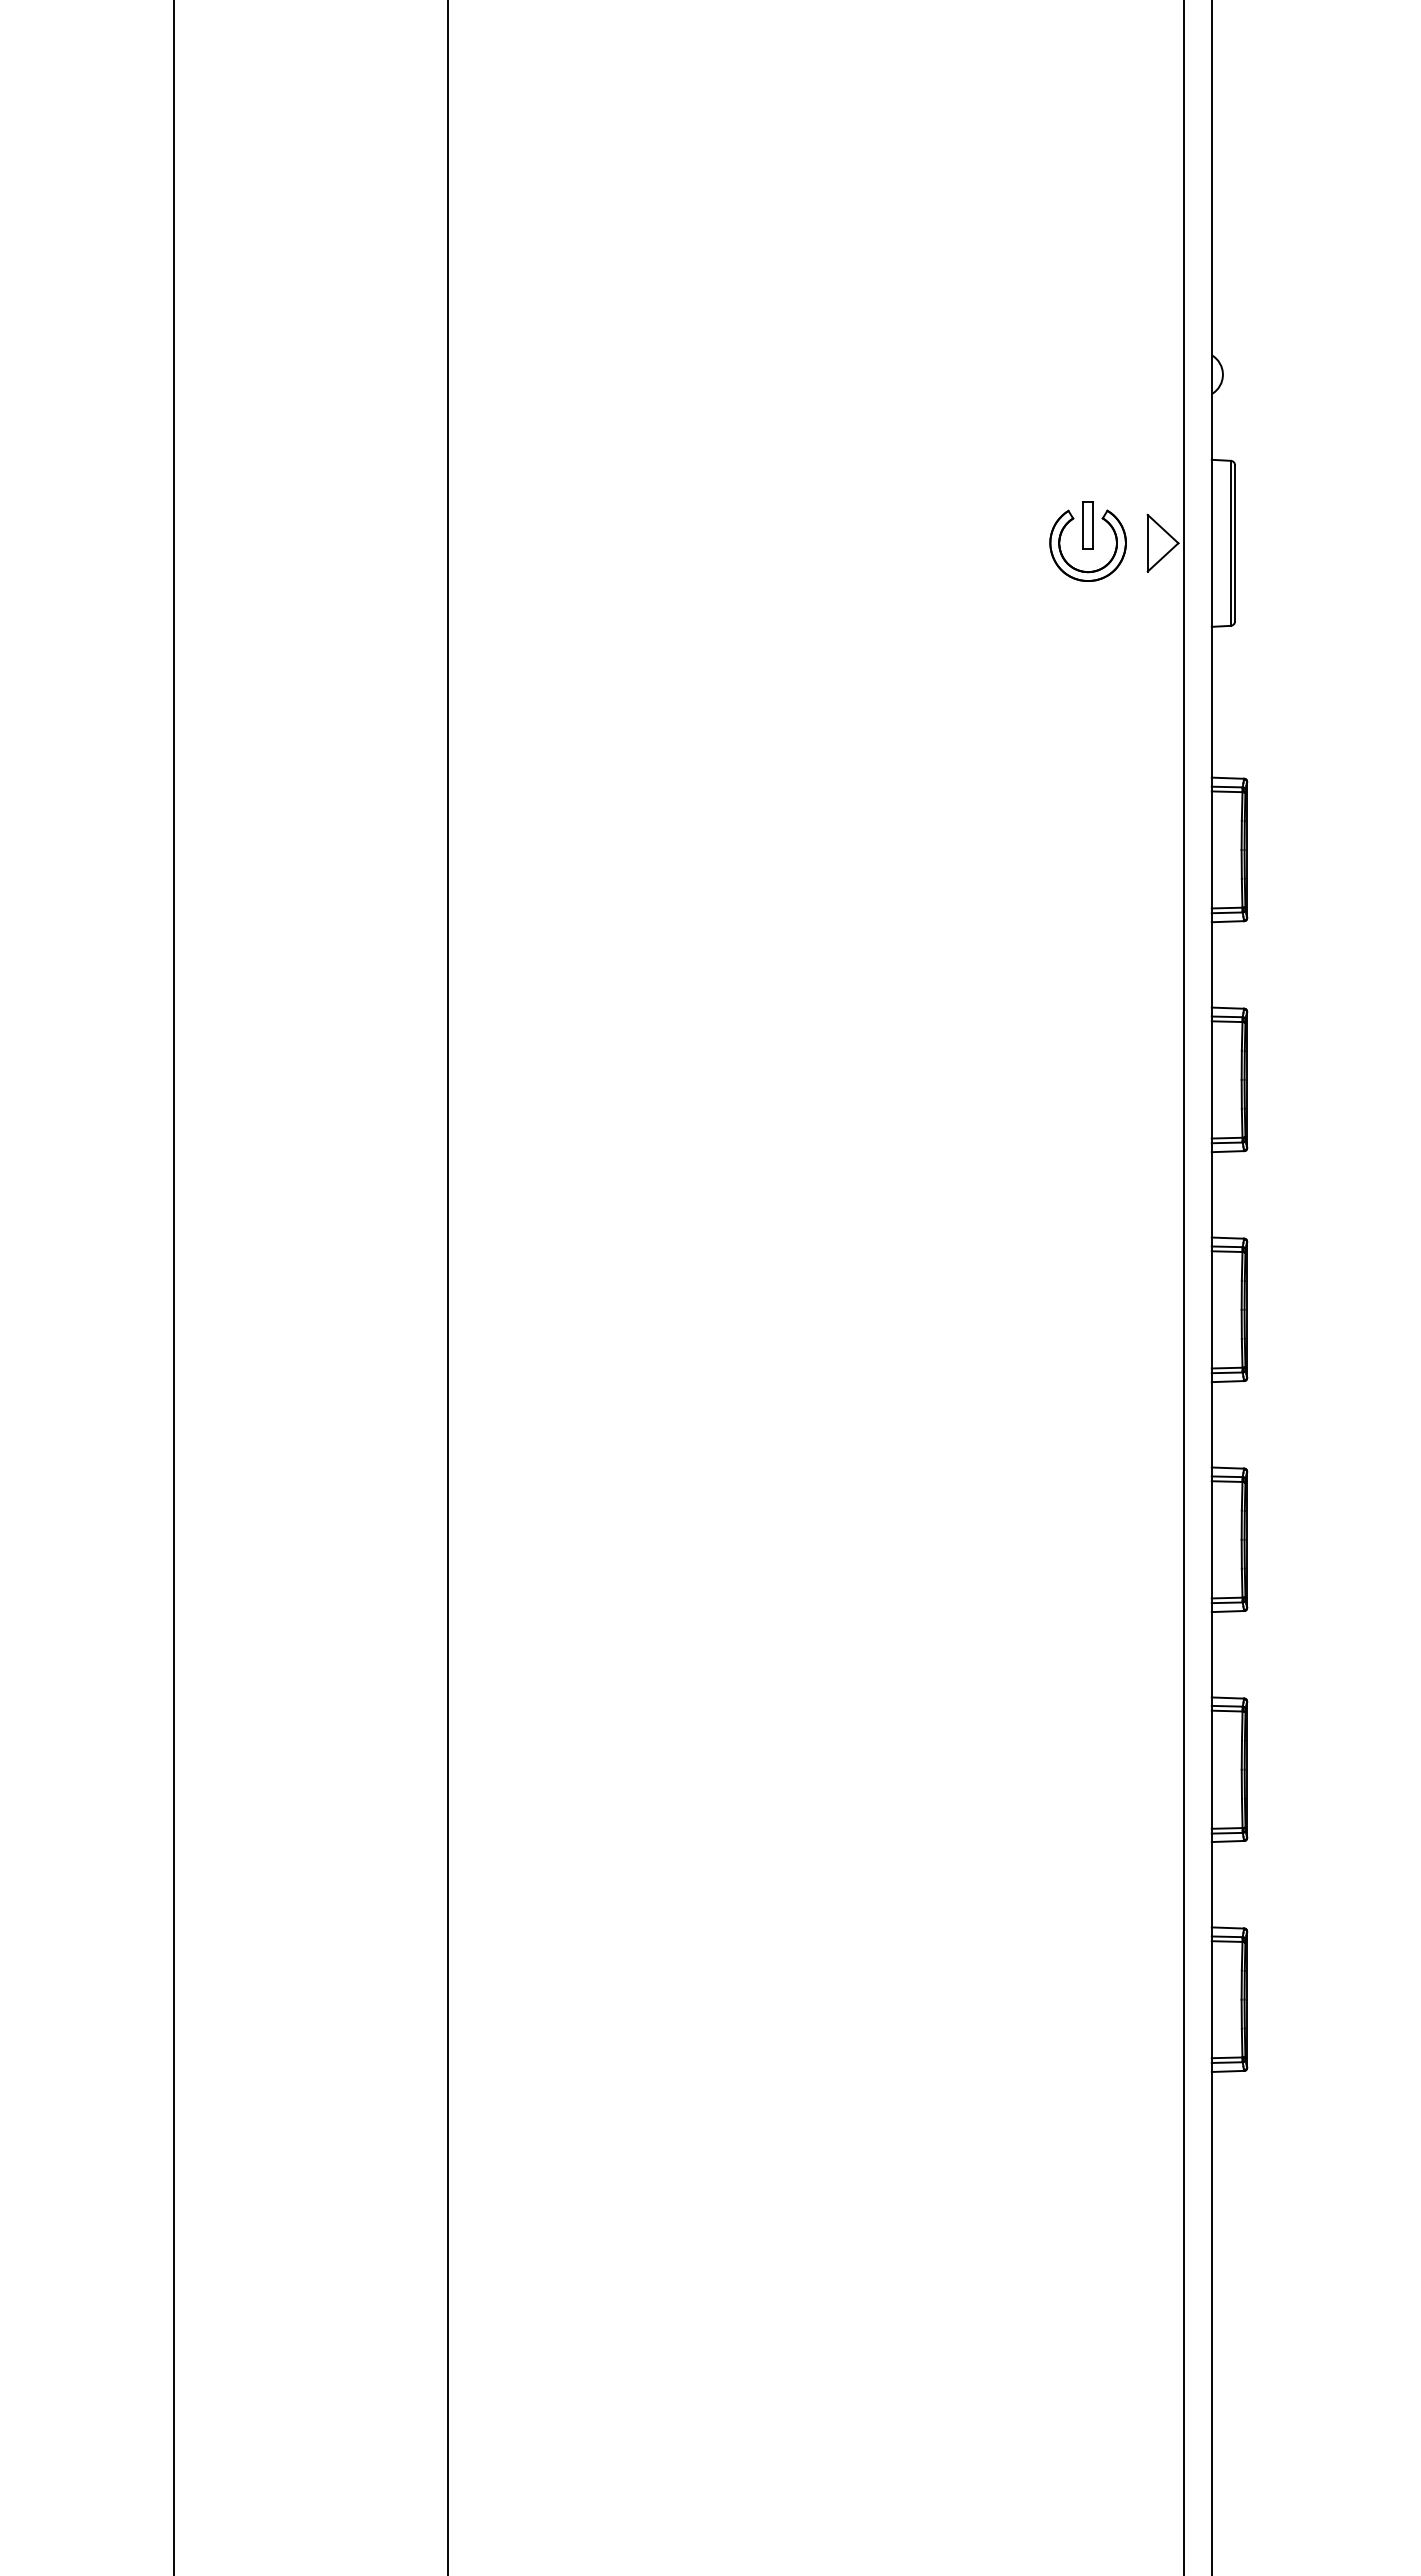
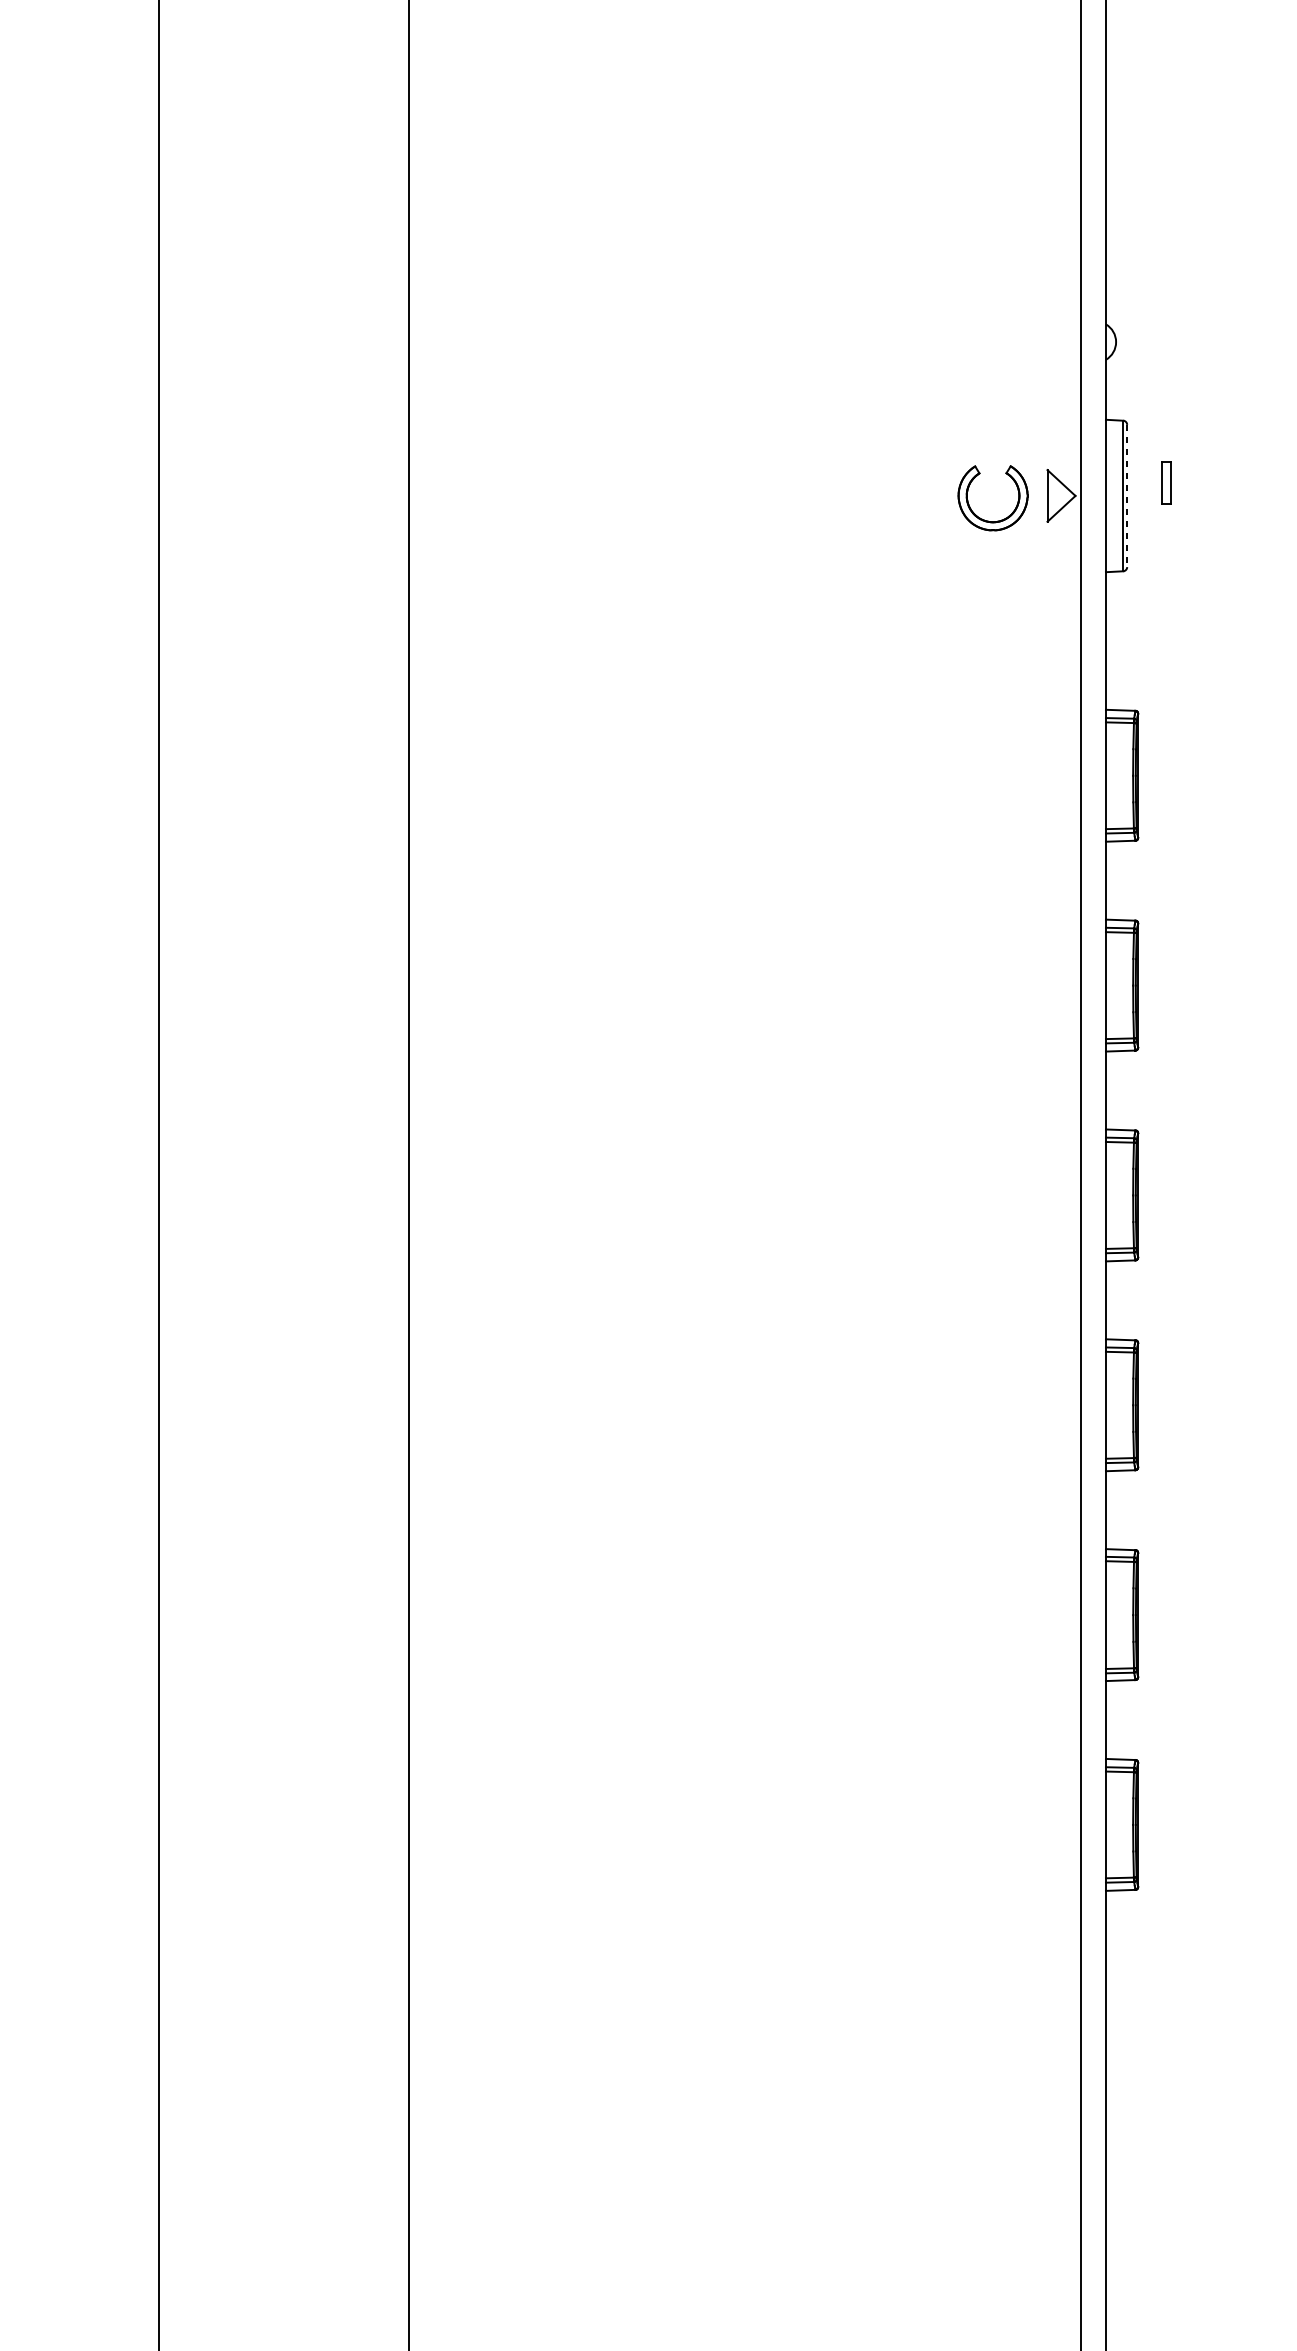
part: (1087, 525) -> (1165, 483), moved
line: (1235, 543) -> (1127, 496), solid -> dashed

